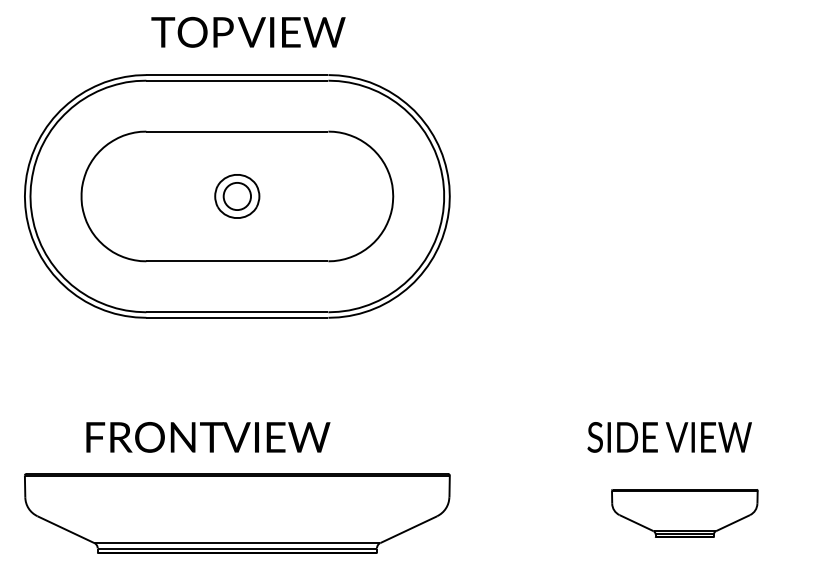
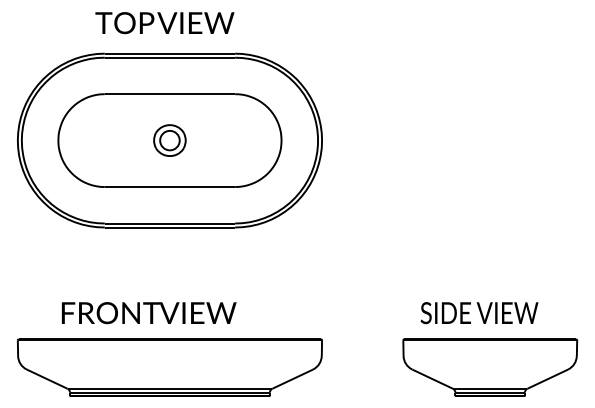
text: (247, 32) -> (164, 23), moved
part: (685, 513) -> (490, 367), size x1.67

